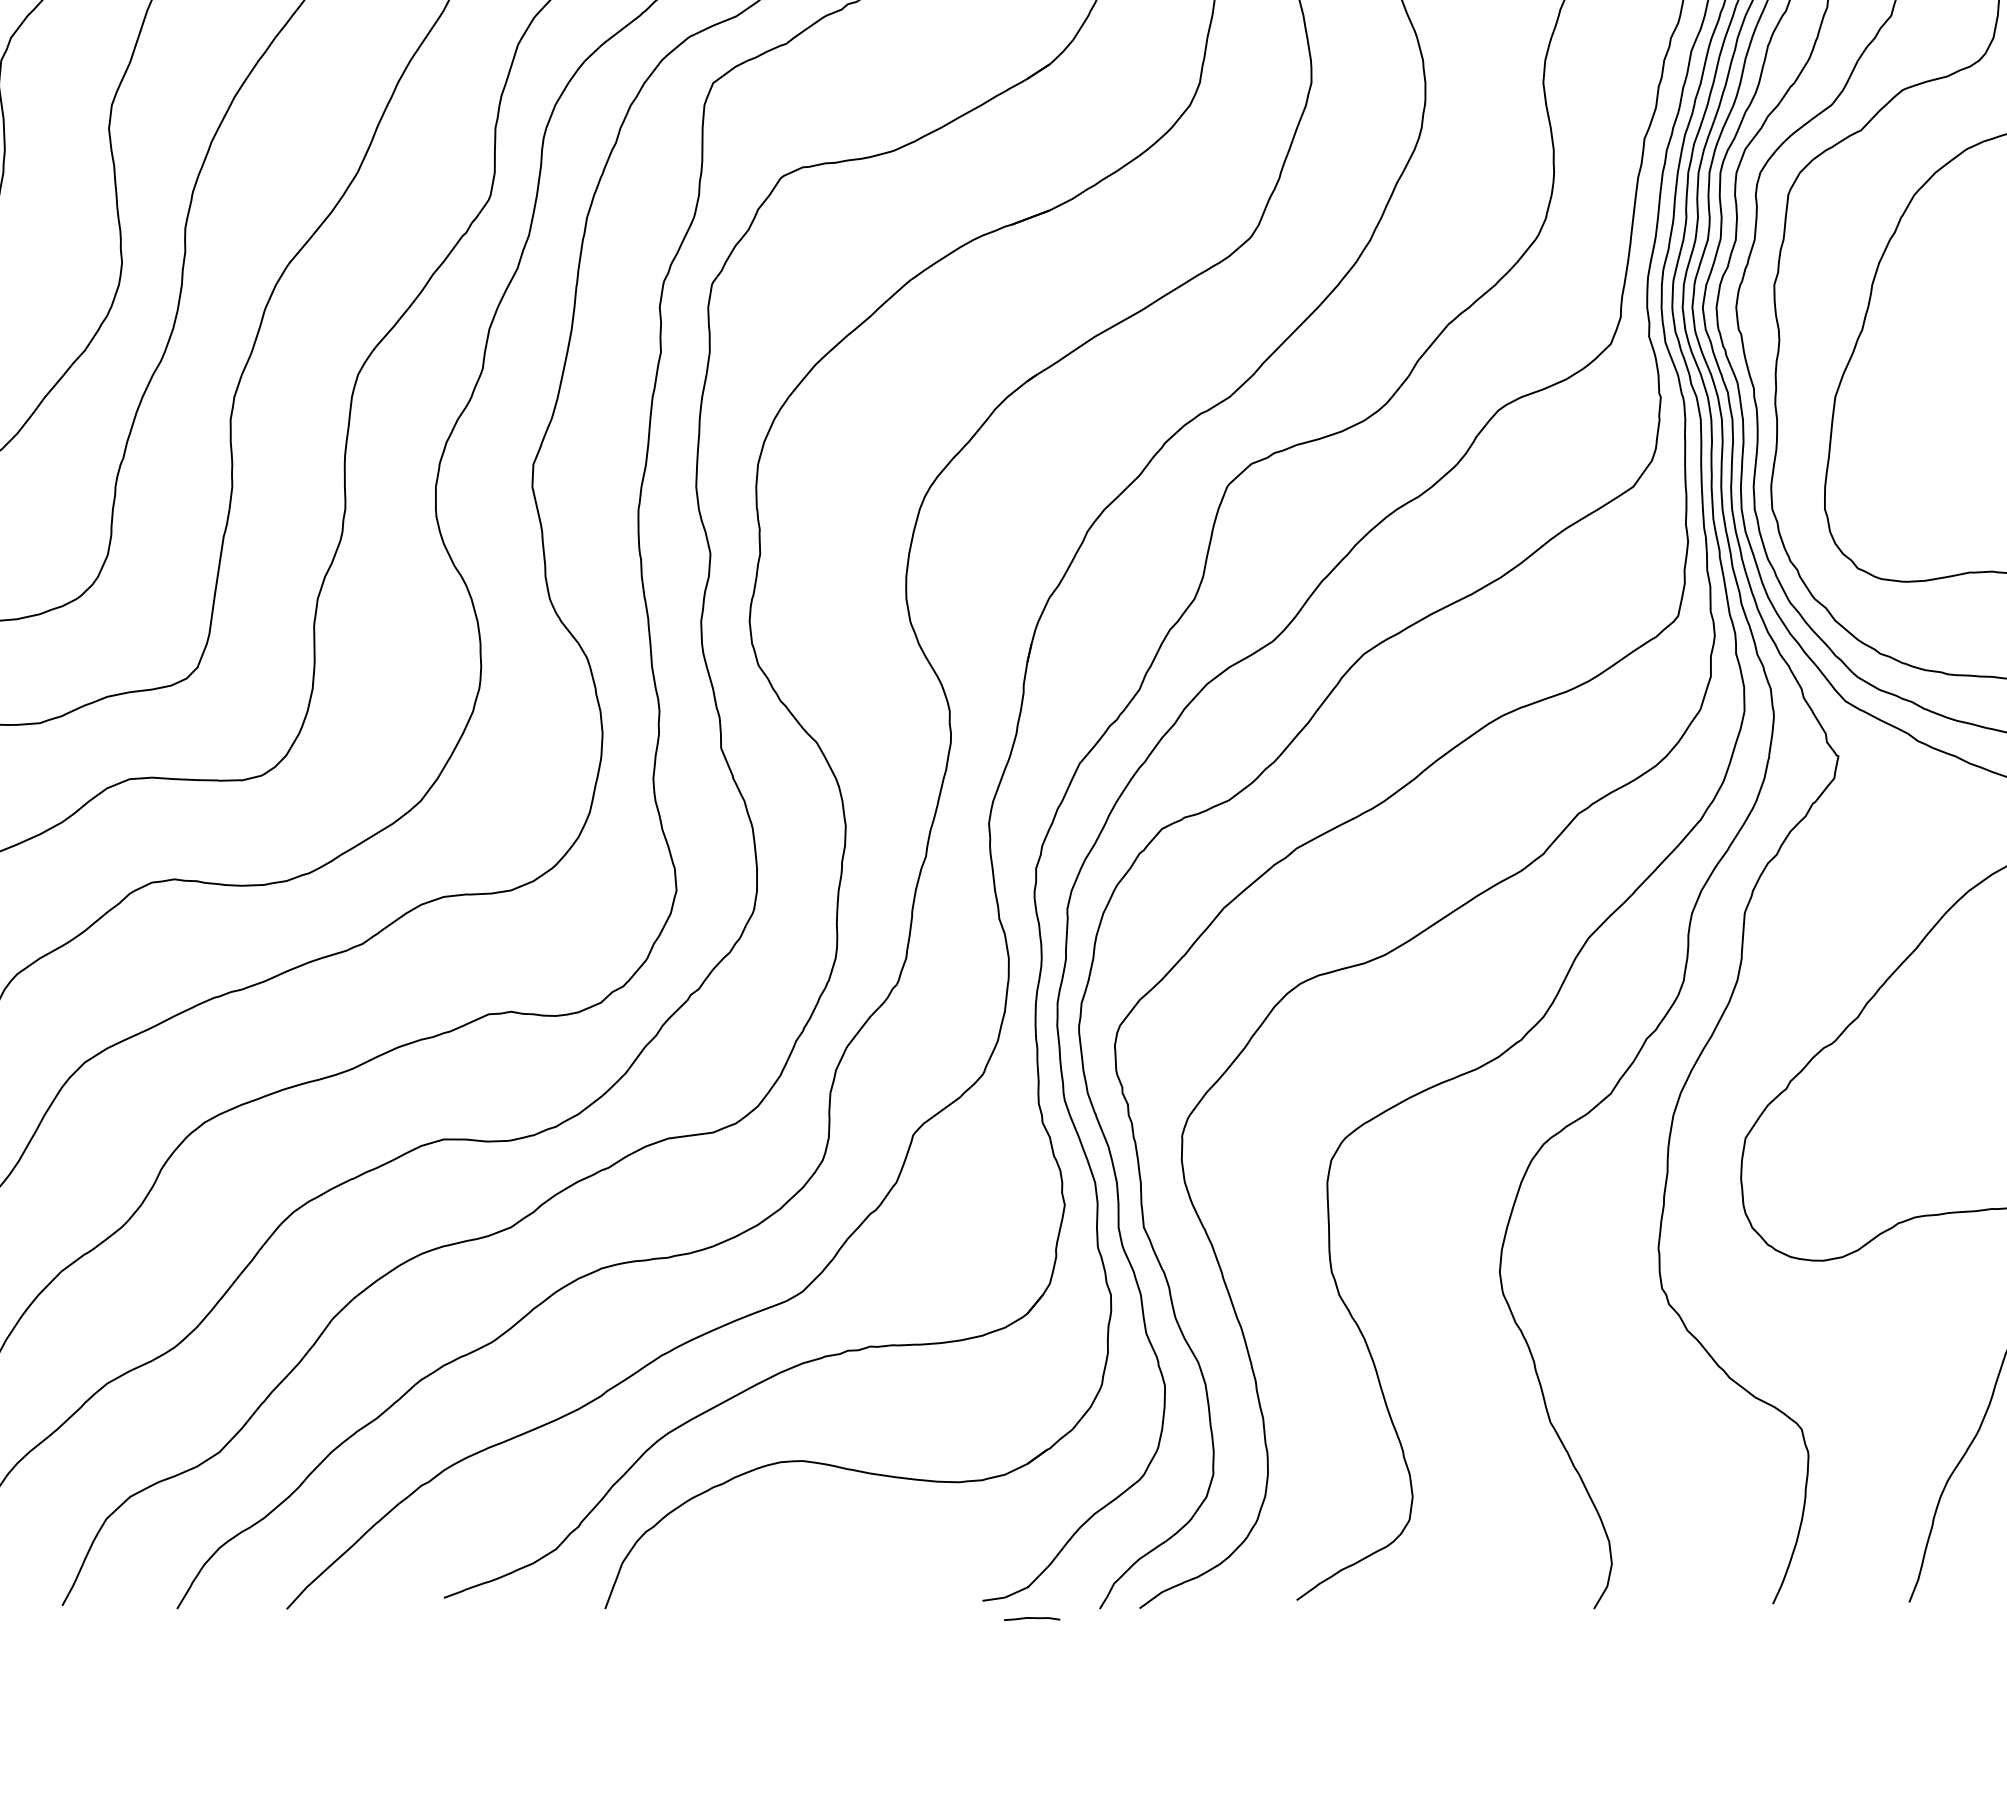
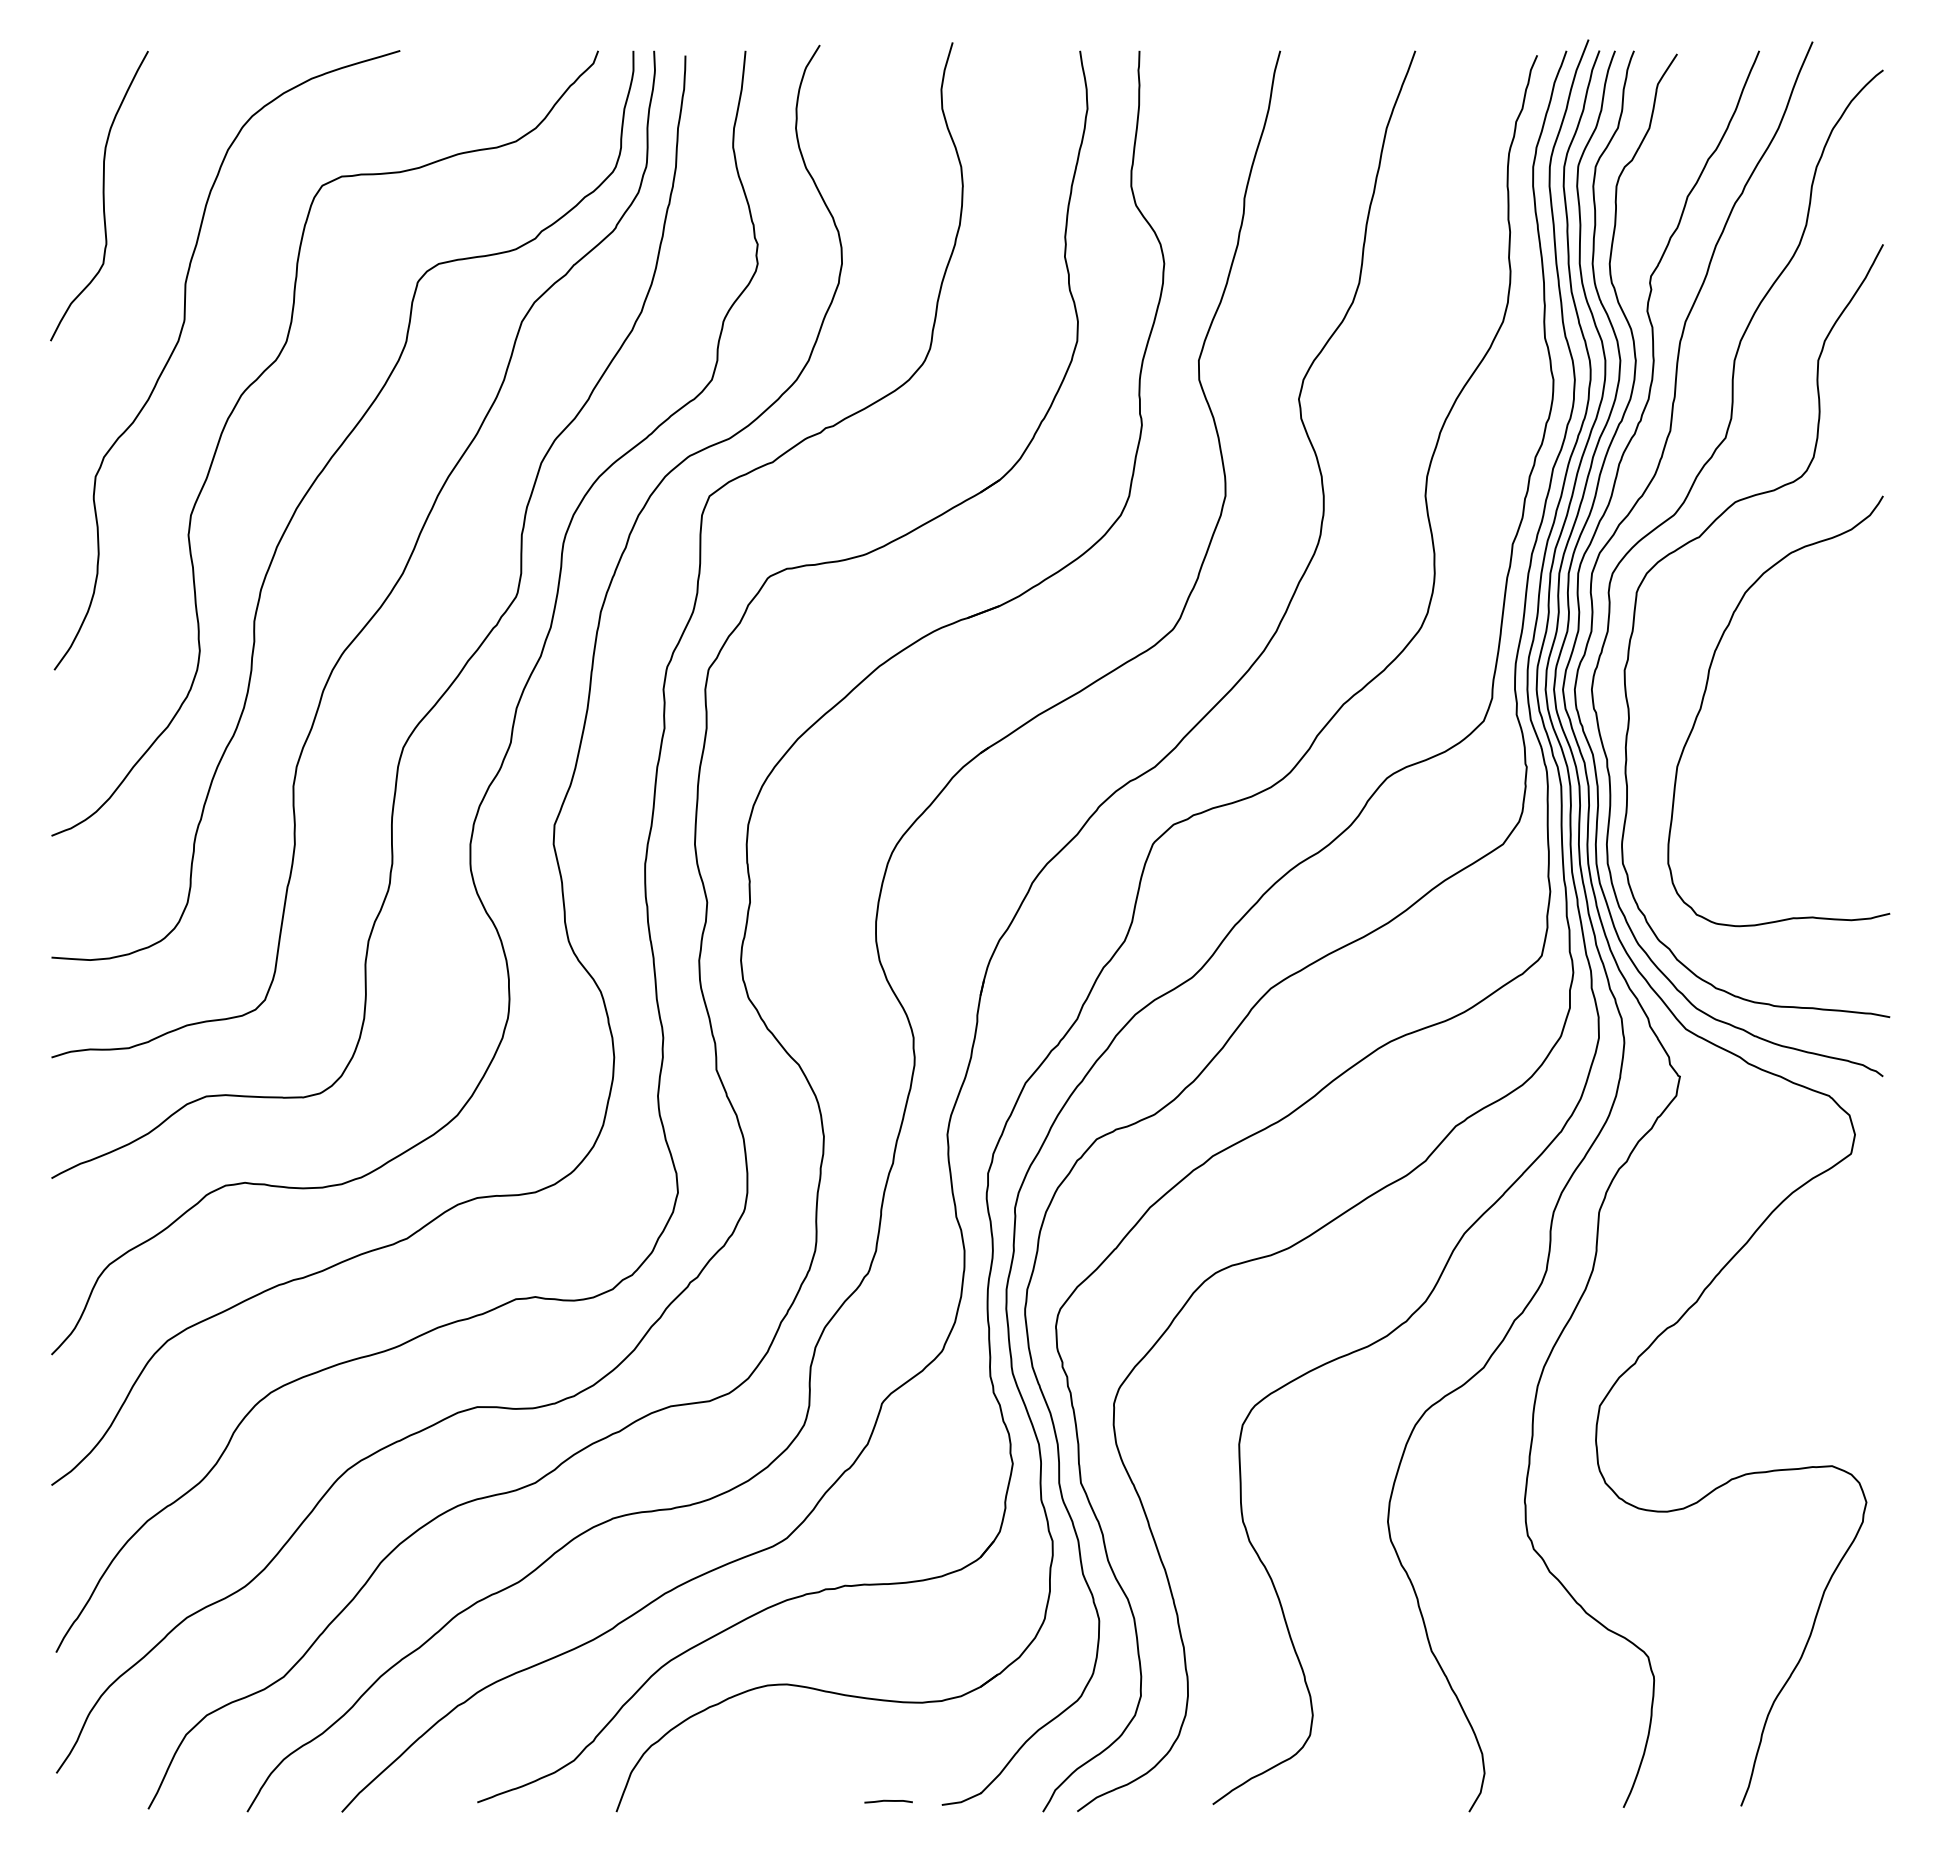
curve: (1031, 1618) -> (888, 1801), moved

